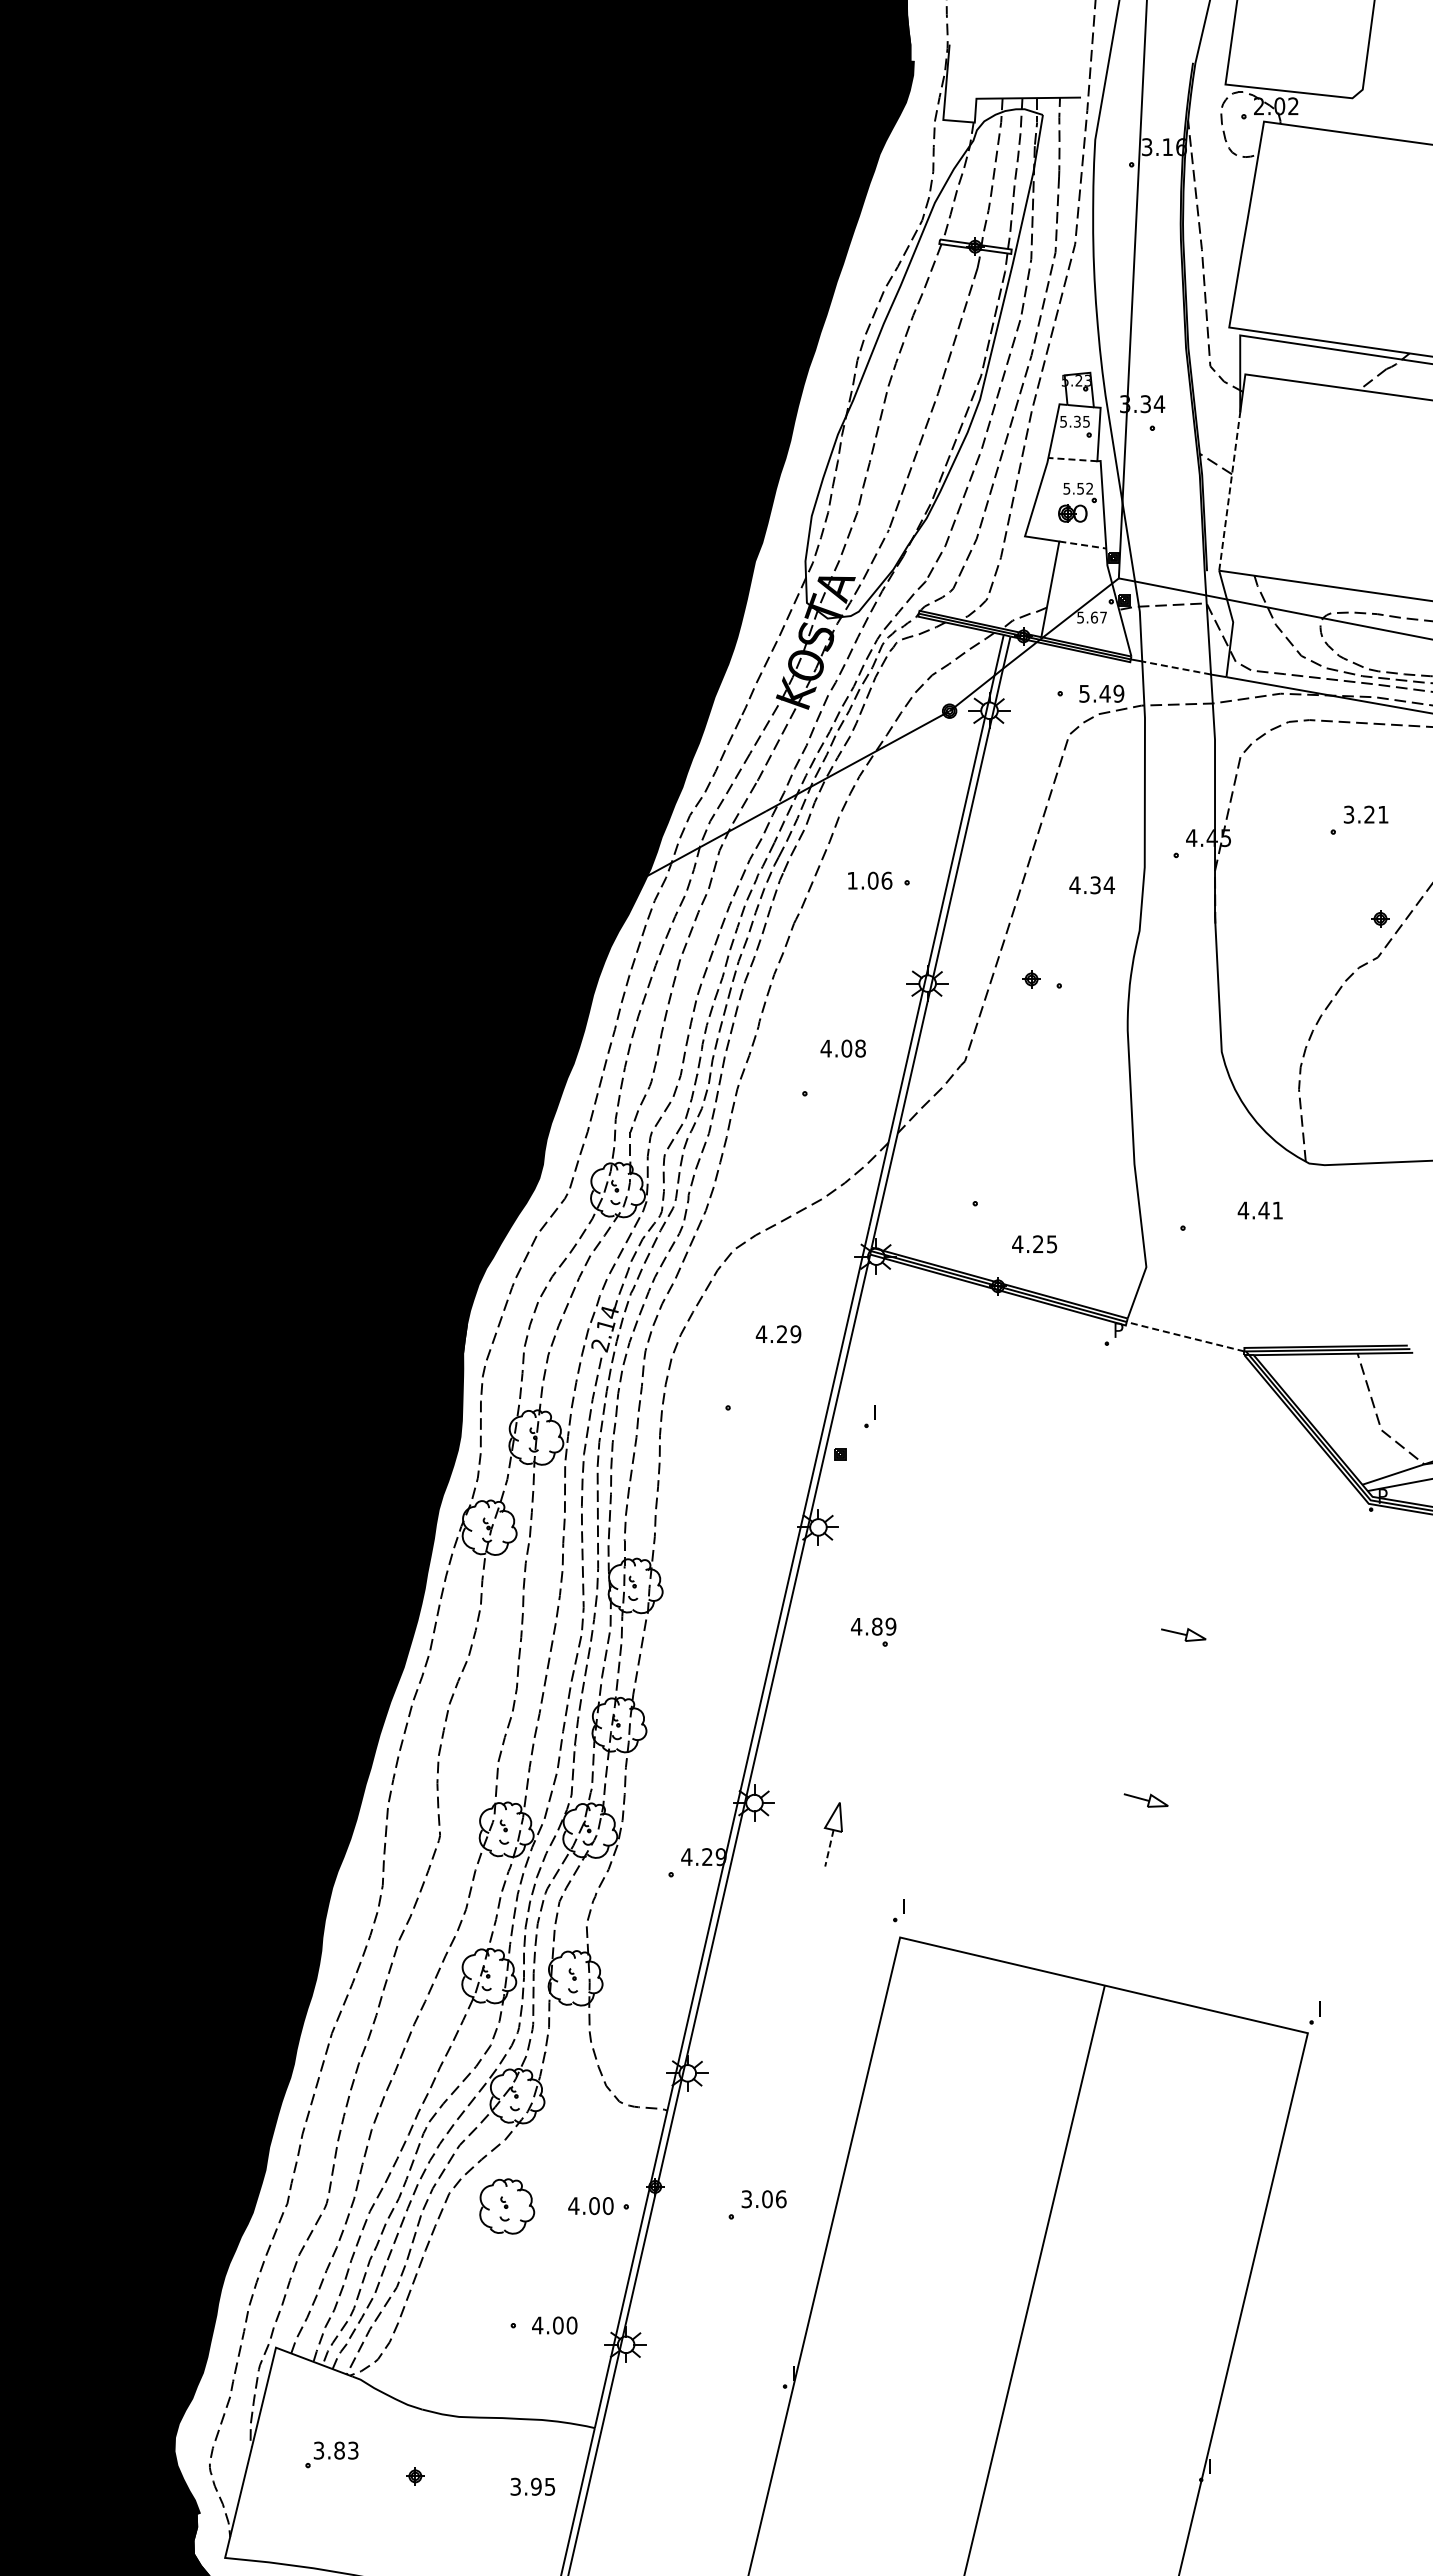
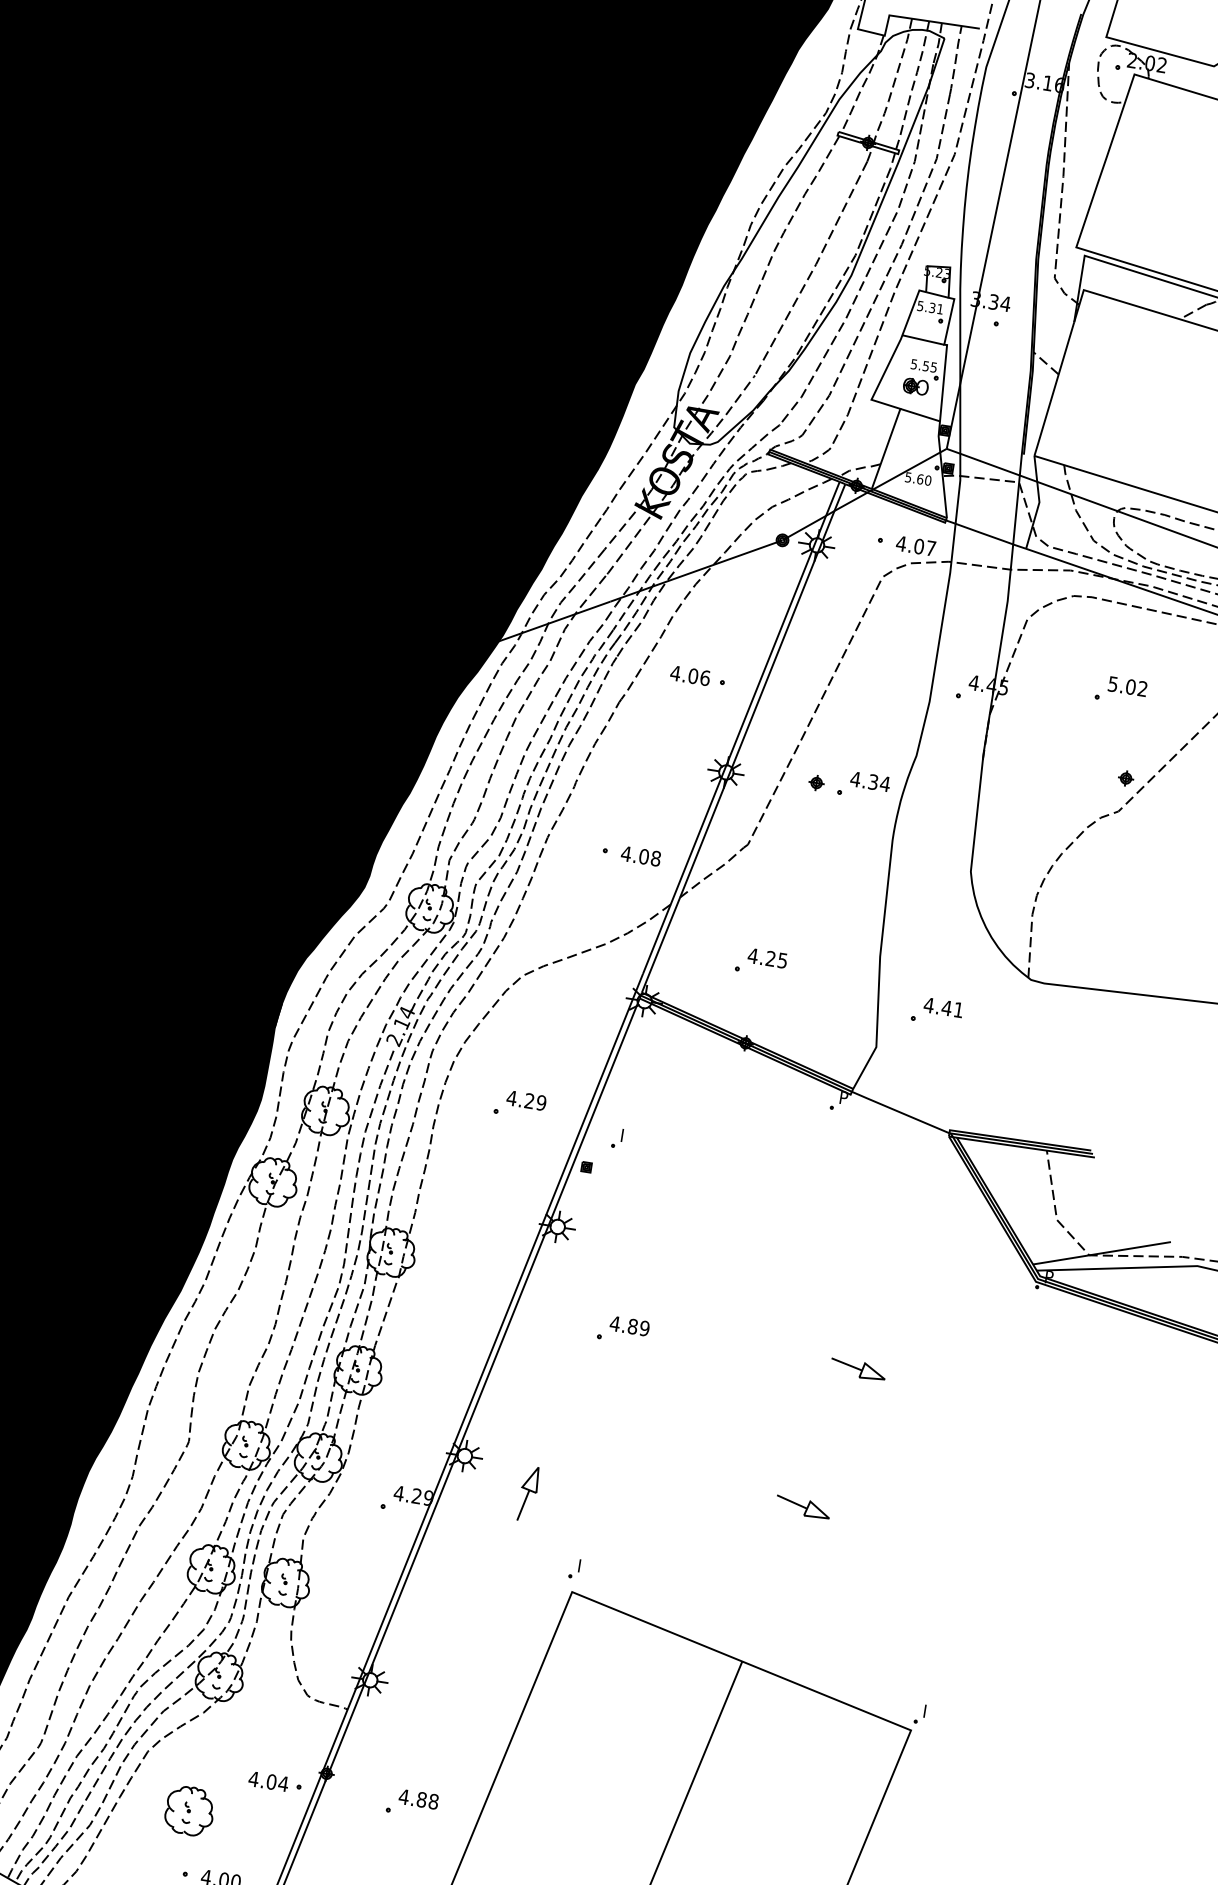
text: (1086, 421) -> (940, 309), 5.35 -> 5.31
line: (1072, 459) -> (923, 339), dashed -> solid
text: (1089, 488) -> (933, 367), 5.52 -> 5.55
line: (1229, 491) -> (1054, 388), dashed -> solid
line: (1082, 545) -> (919, 415), dashed -> solid
text: (1103, 617) -> (928, 480), 5.67 -> 5.60
line: (1177, 668) -> (985, 534), dashed -> solid
text: (1101, 693) -> (916, 545), 5.49 -> 4.07
text: (1366, 814) -> (1128, 686), 3.21 -> 5.02
text: (852, 880) -> (675, 673), 1.06 -> 4.06
text: (1091, 885) -> (869, 781), moved
text: (842, 1048) -> (640, 856), moved
text: (1259, 1210) -> (942, 1007), moved
text: (1034, 1244) -> (767, 958), moved
text: (778, 1334) -> (526, 1100), moved
line: (1184, 1336) -> (899, 1112), dashed -> solid
text: (873, 1626) -> (629, 1325), moved
part: (1183, 1634) -> (858, 1369), size x1.43
part: (1145, 1800) -> (802, 1507), size x1.43
line: (829, 1848) -> (523, 1505), dashed -> solid
text: (763, 2199) -> (418, 1799), 3.06 -> 4.88
part: (507, 2206) -> (190, 1811), moved
text: (607, 2206) -> (282, 1784), 4.00 -> 4.04

